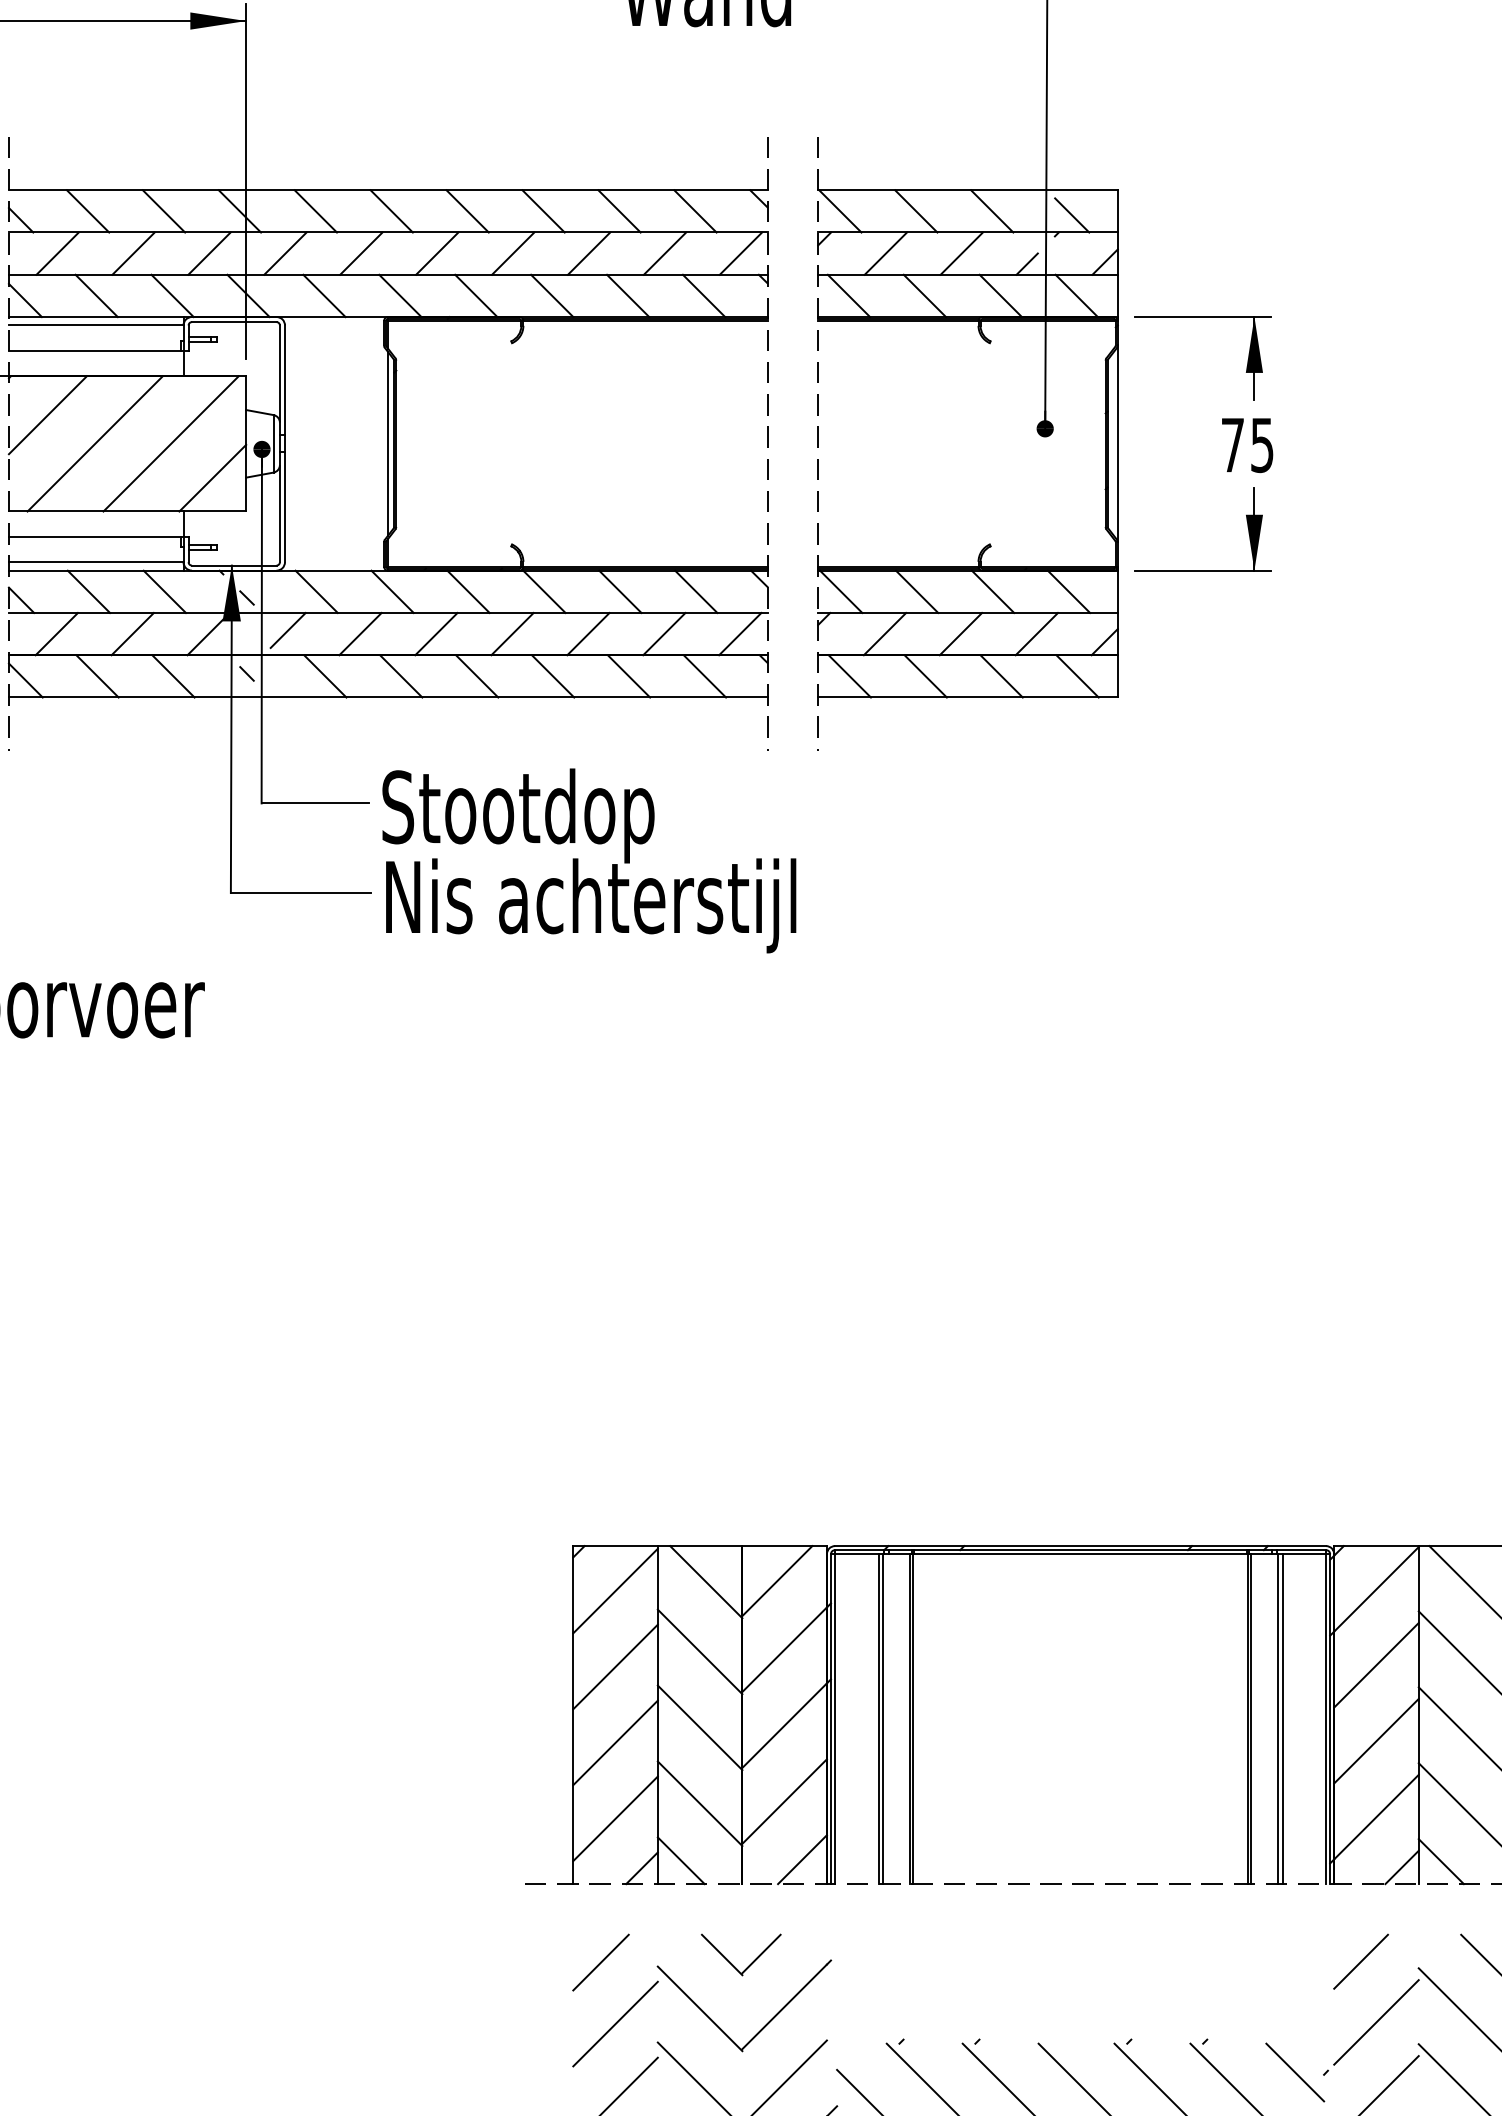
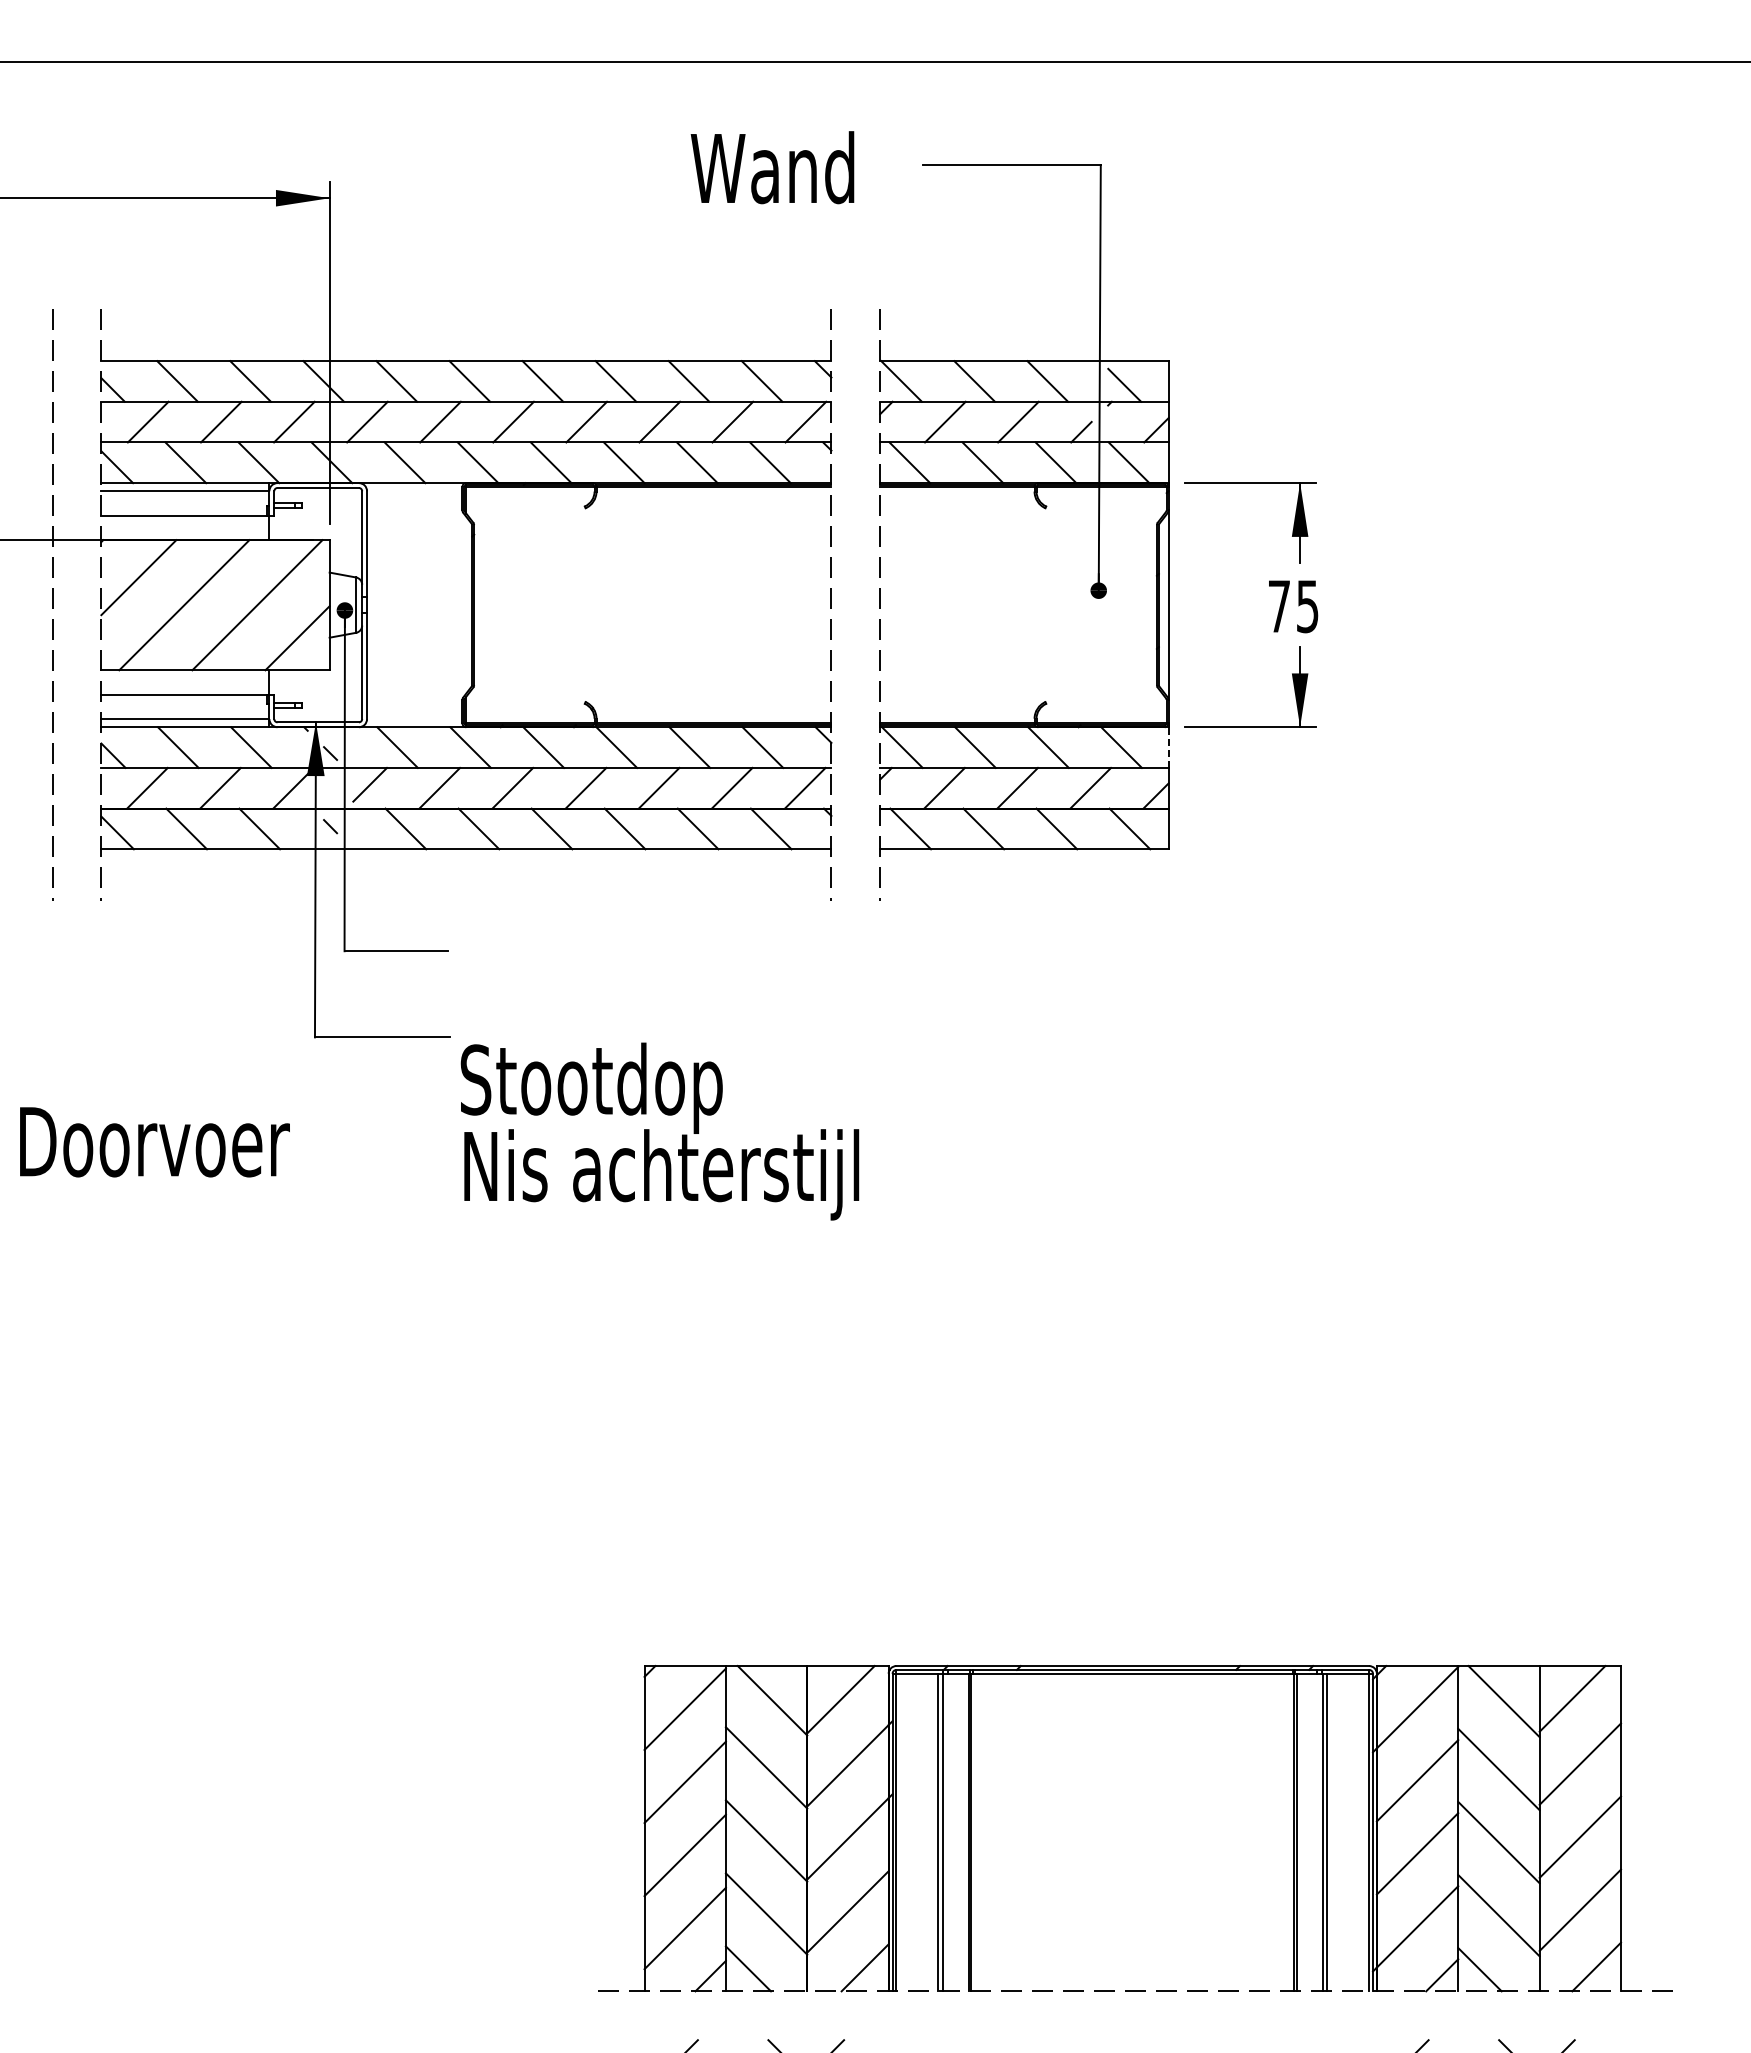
line: (388, 443) -> (466, 604), removed
line: (1117, 591) -> (1168, 747), solid -> dashed
text: (588, 860) -> (659, 1131), moved

